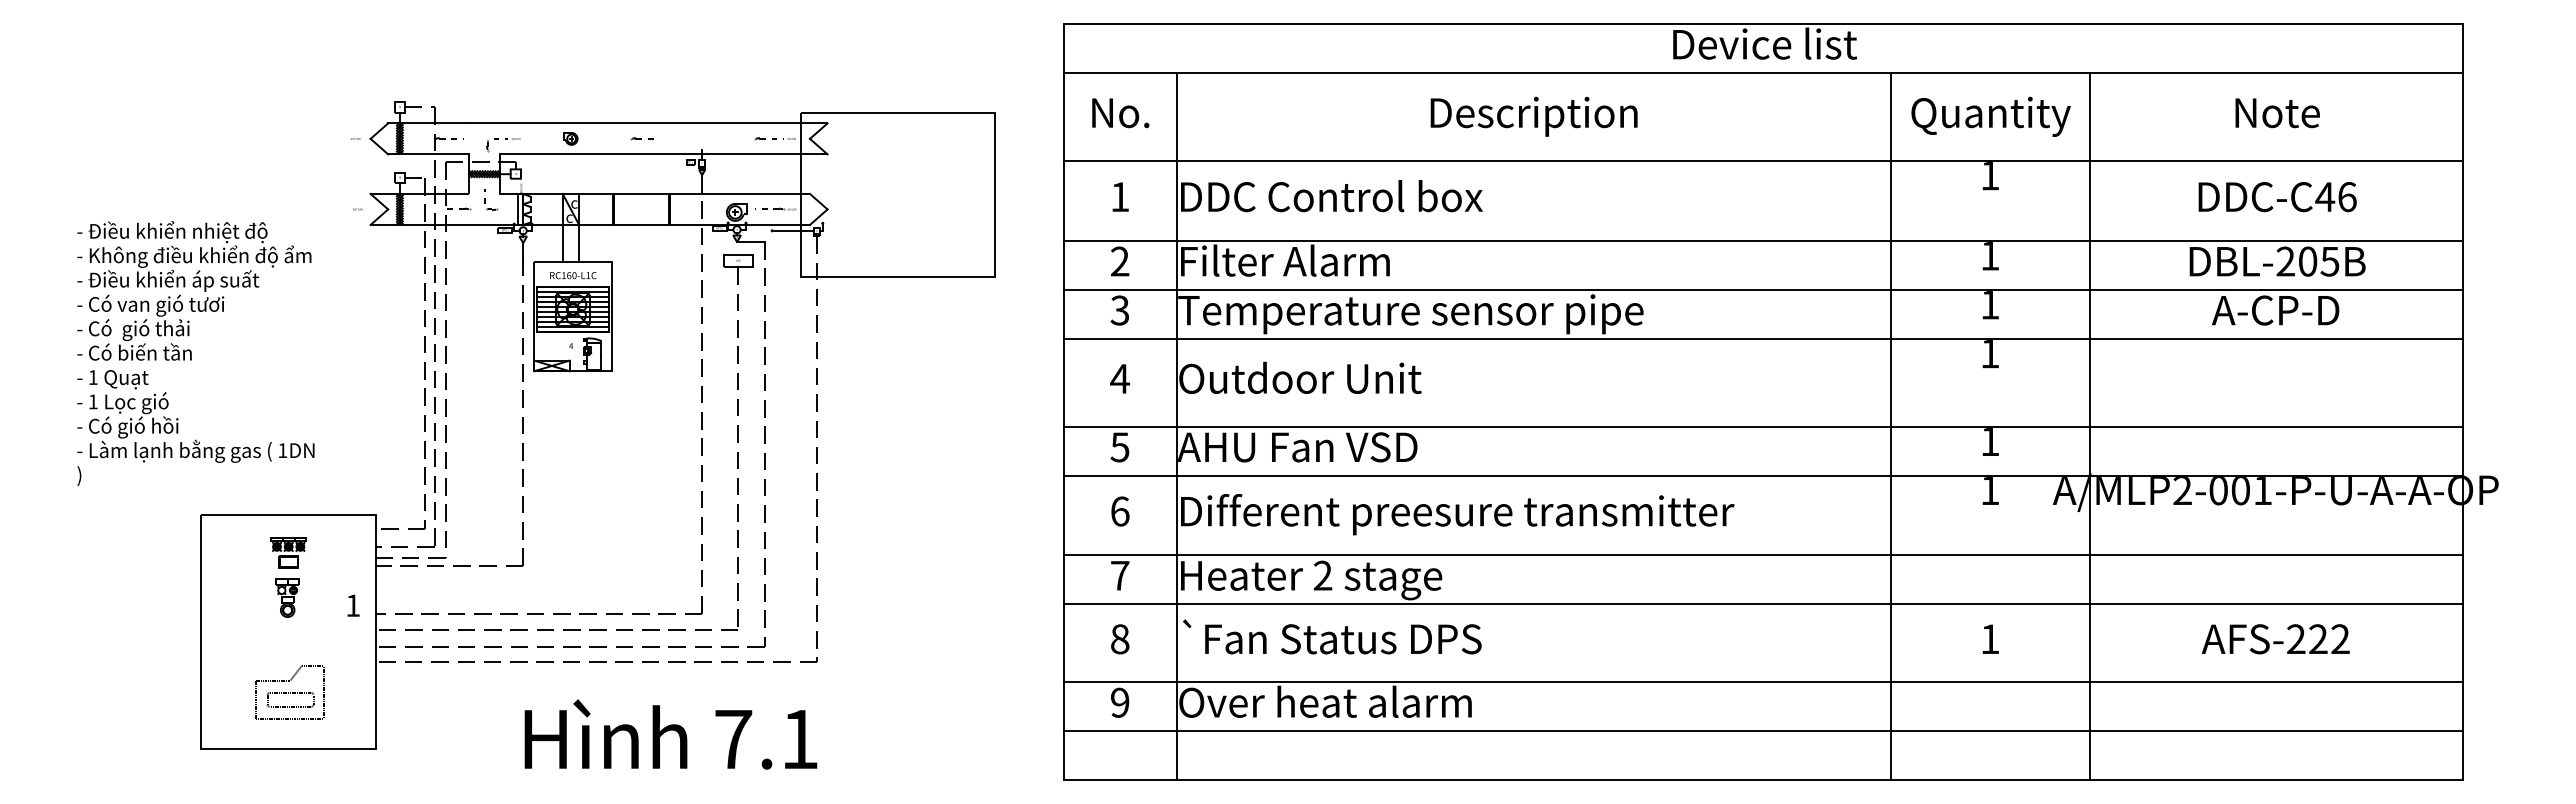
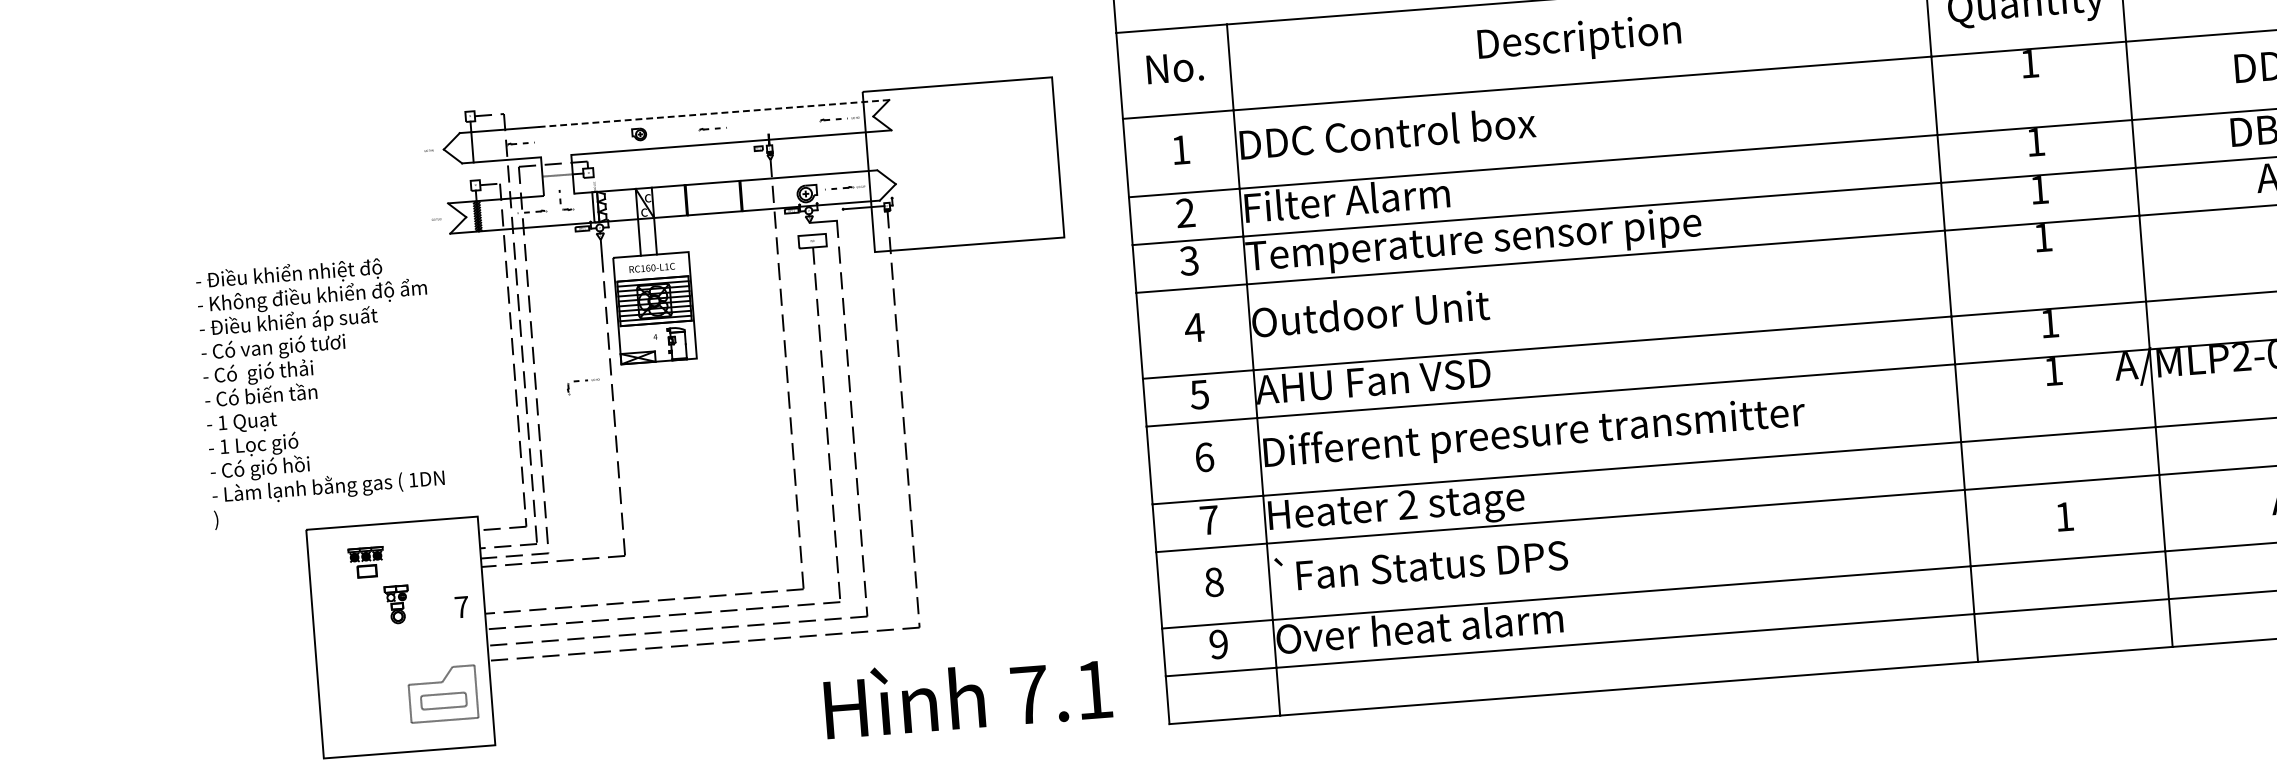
line: (648, 123) -> (714, 113), solid -> dashed
hatch: (399, 138) -> (472, 147), removed
part: (505, 139) -> (585, 381), moved
hatch: (483, 173) -> (556, 174), removed
text: (195, 353) -> (320, 391), moved
part: (288, 552) -> (366, 562), moved
text: (353, 605) -> (462, 606), 1 -> 7
part: (289, 692) -> (442, 694), moved
text: (670, 734) -> (967, 694), moved

